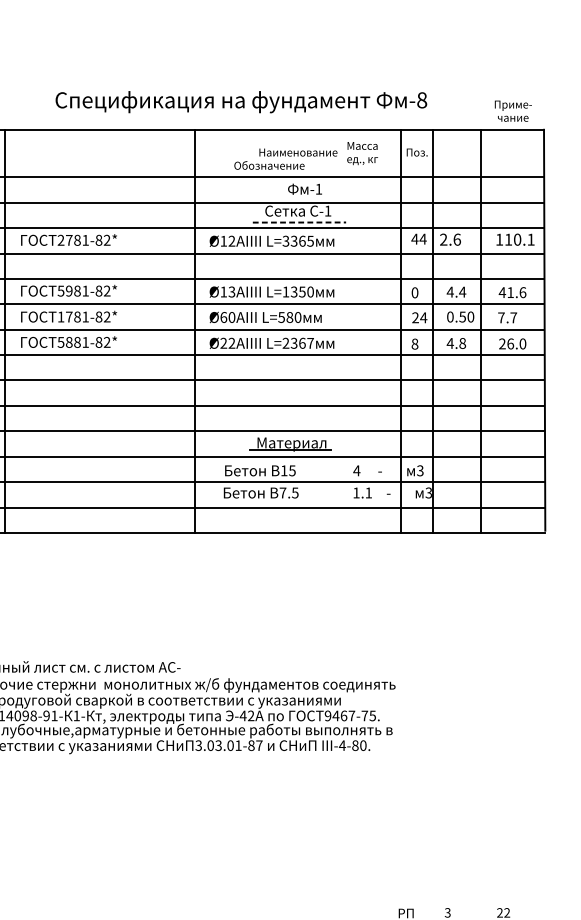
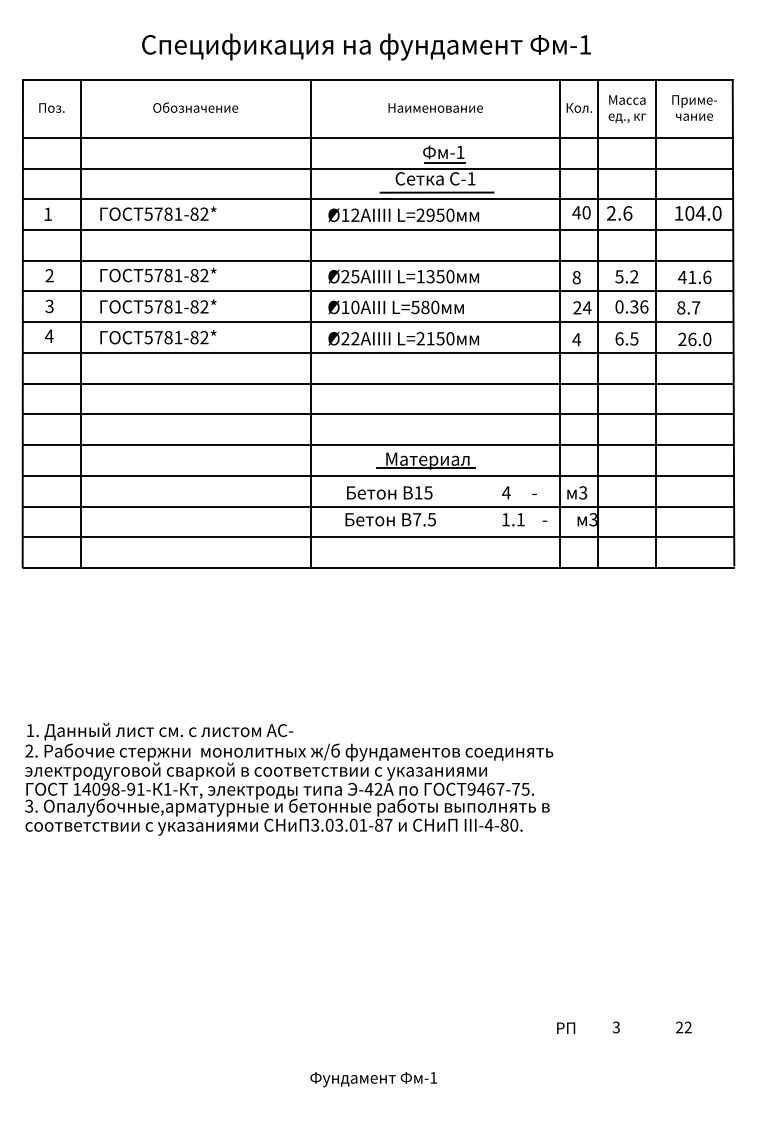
text: (422, 100) -> (585, 44), -8 -> -1
text: (513, 110) -> (694, 107), moved
text: (416, 152) -> (578, 107), Поз. -> Кол.
text: (361, 153) -> (626, 109), moved
text: (269, 165) -> (195, 107), moved
line: (305, 197) -> (444, 162), added
line: (299, 222) -> (437, 192), dashed -> solid
text: (423, 238) -> (586, 212), 44 -> 40
text: (60, 239) -> (148, 213), 2781-82* -> 5781-82*
text: (519, 239) -> (703, 213), 110.1 -> 104.0
text: (298, 240) -> (435, 214), L=3365 -> L=2950
text: (69, 291) -> (158, 275), 5981-82* -> 5781-82*
text: (227, 291) -> (350, 276), Ø13 -> Ø25
text: (456, 291) -> (626, 276), 4.4 -> 5.2
text: (414, 292) -> (576, 277), 0 -> 8
text: (60, 316) -> (148, 306), 1781-82* -> 5781-82*
text: (466, 316) -> (639, 306), 0.50 -> 0.36
text: (223, 317) -> (345, 307), Ø60 -> Ø10
text: (501, 317) -> (681, 307), 7.7 -> 8.7
text: (69, 342) -> (158, 337), 5881-82* -> 5781-82*
text: (302, 343) -> (440, 338), L=2367 -> L=2150
text: (414, 343) -> (576, 339), 8 -> 4
text: (456, 343) -> (626, 338), 4.8 -> 6.5

